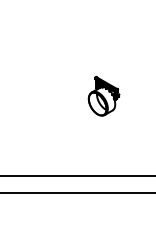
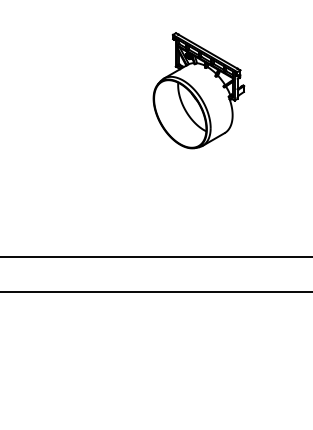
part: (103, 95) -> (198, 88), size x1.43

